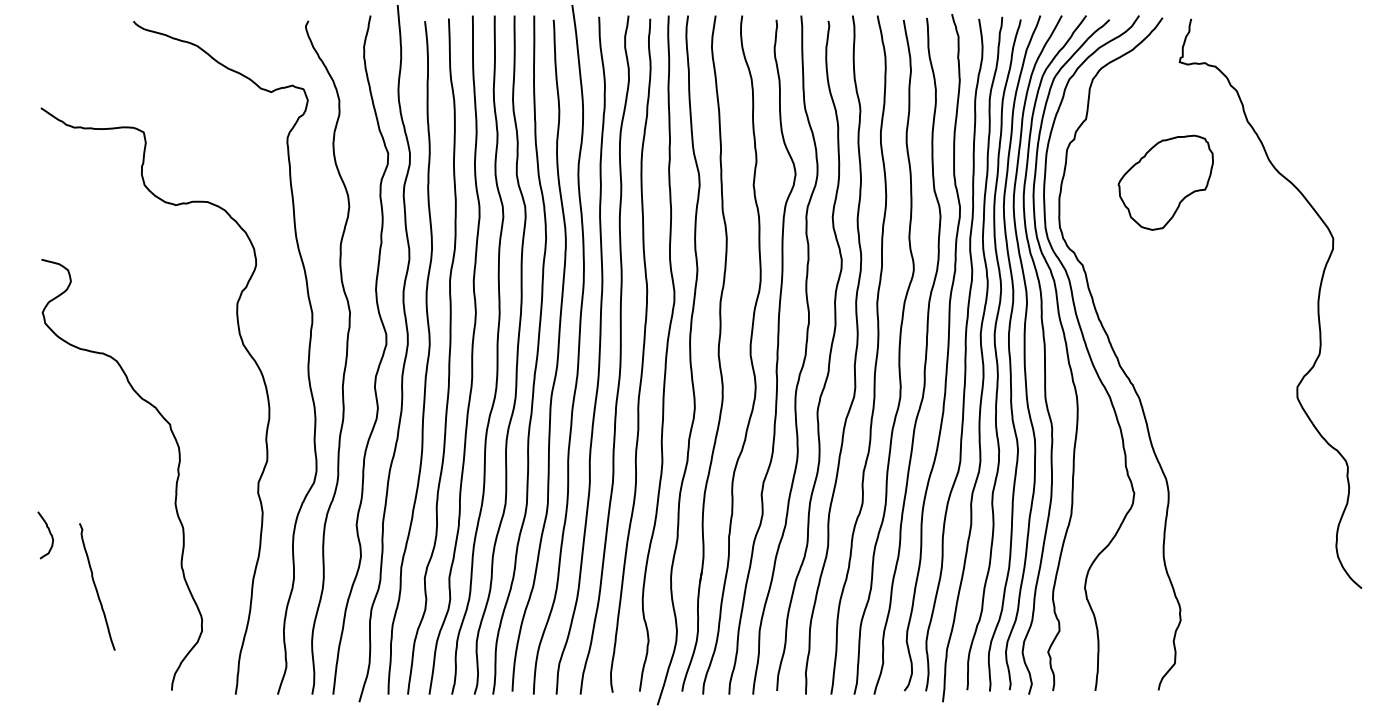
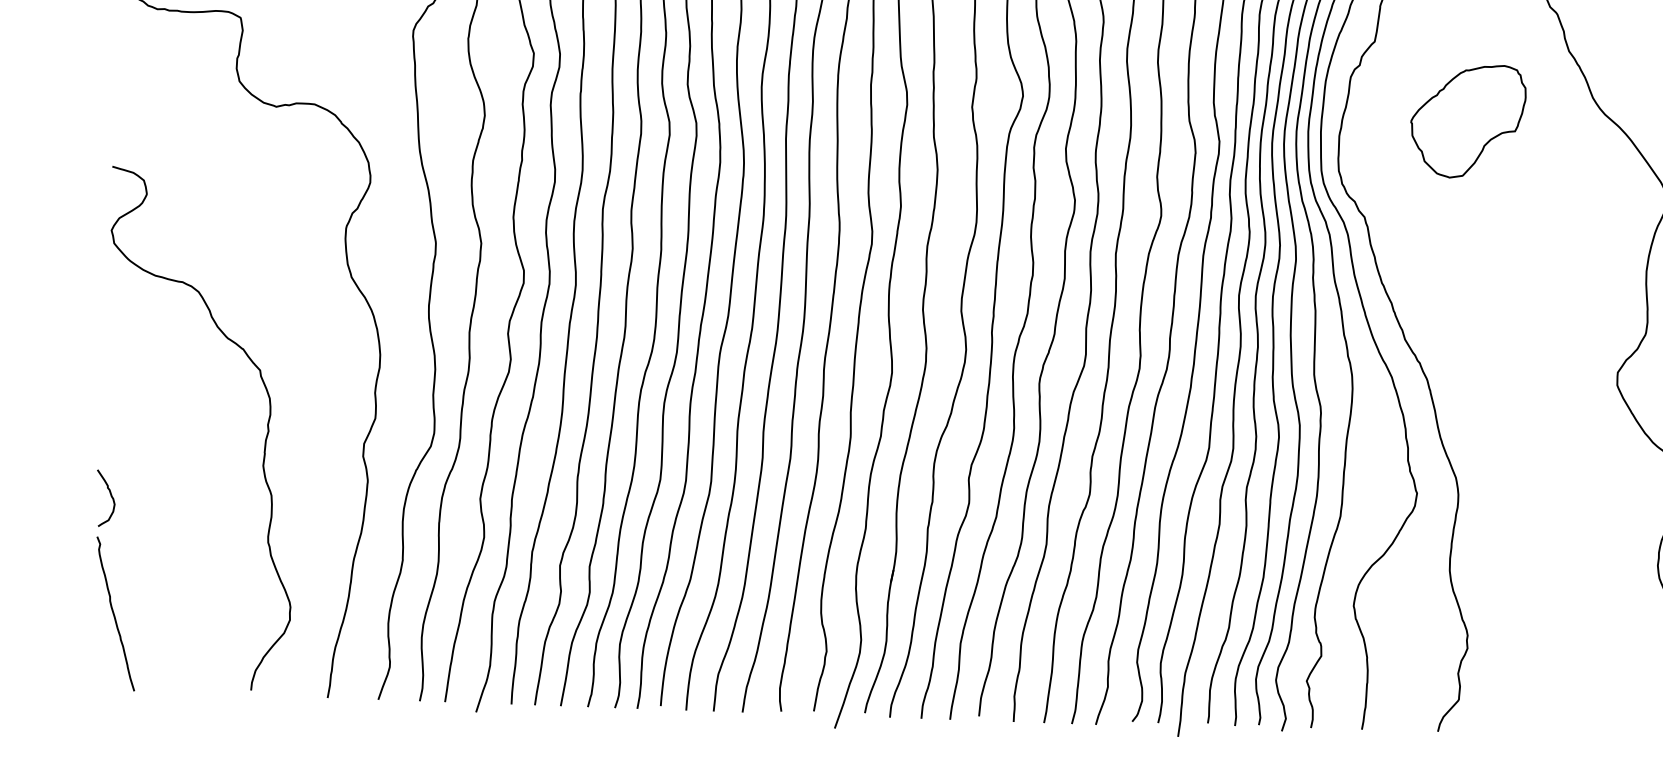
curve: (96, 586) -> (114, 613), moved

